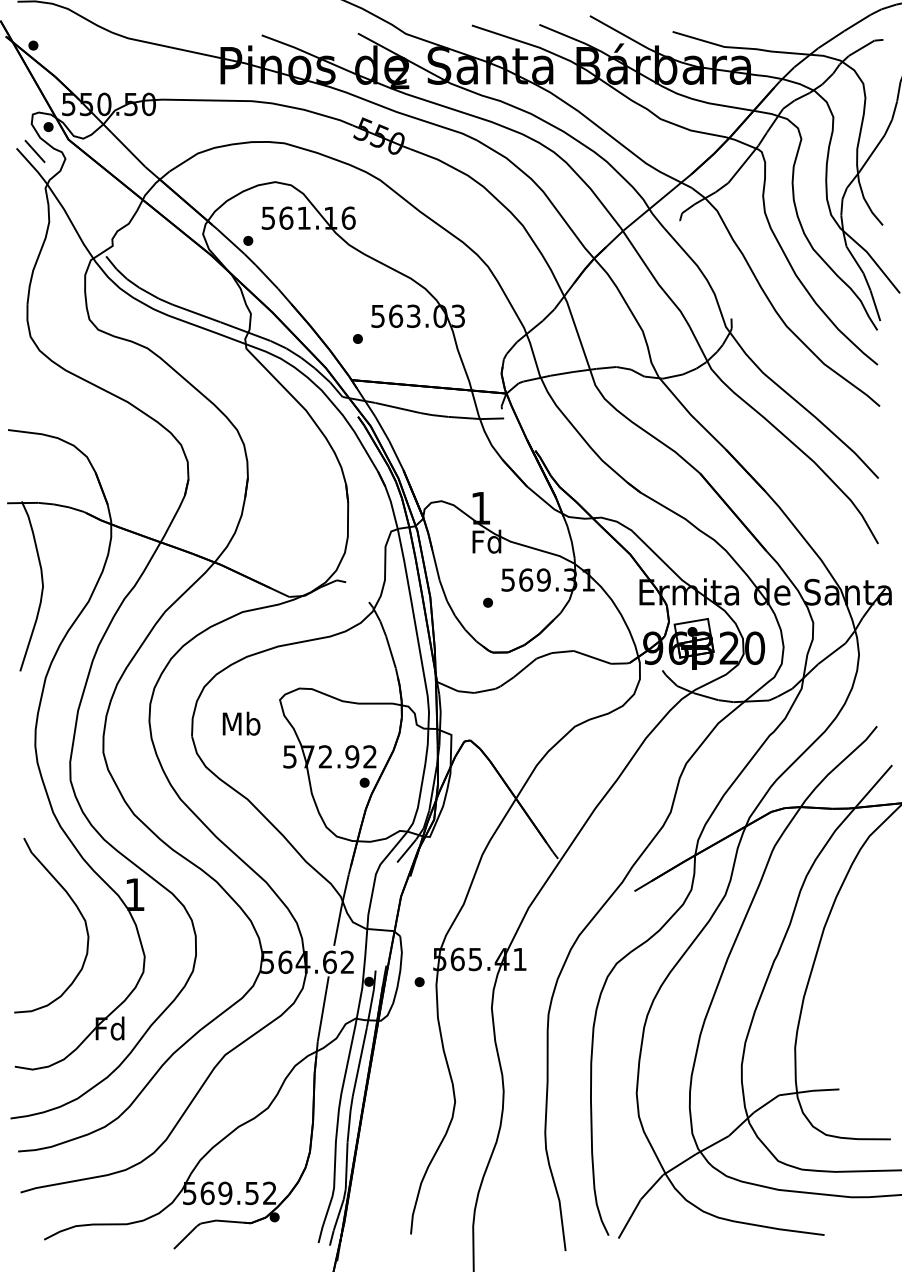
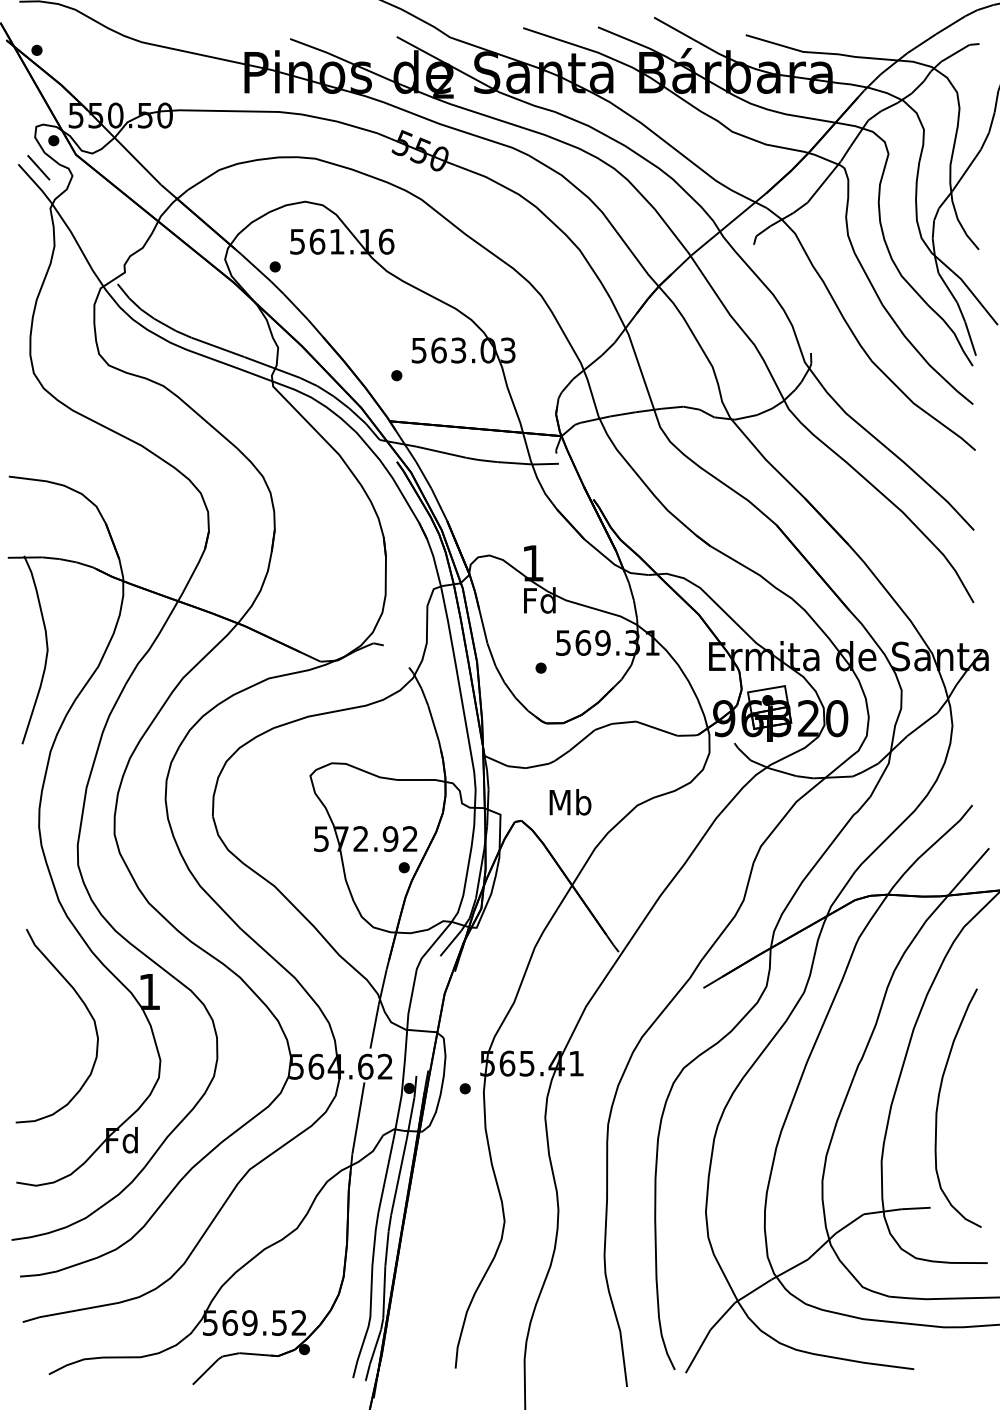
text: (241, 723) -> (570, 802), moved
curve: (846, 999) -> (938, 1108), added

